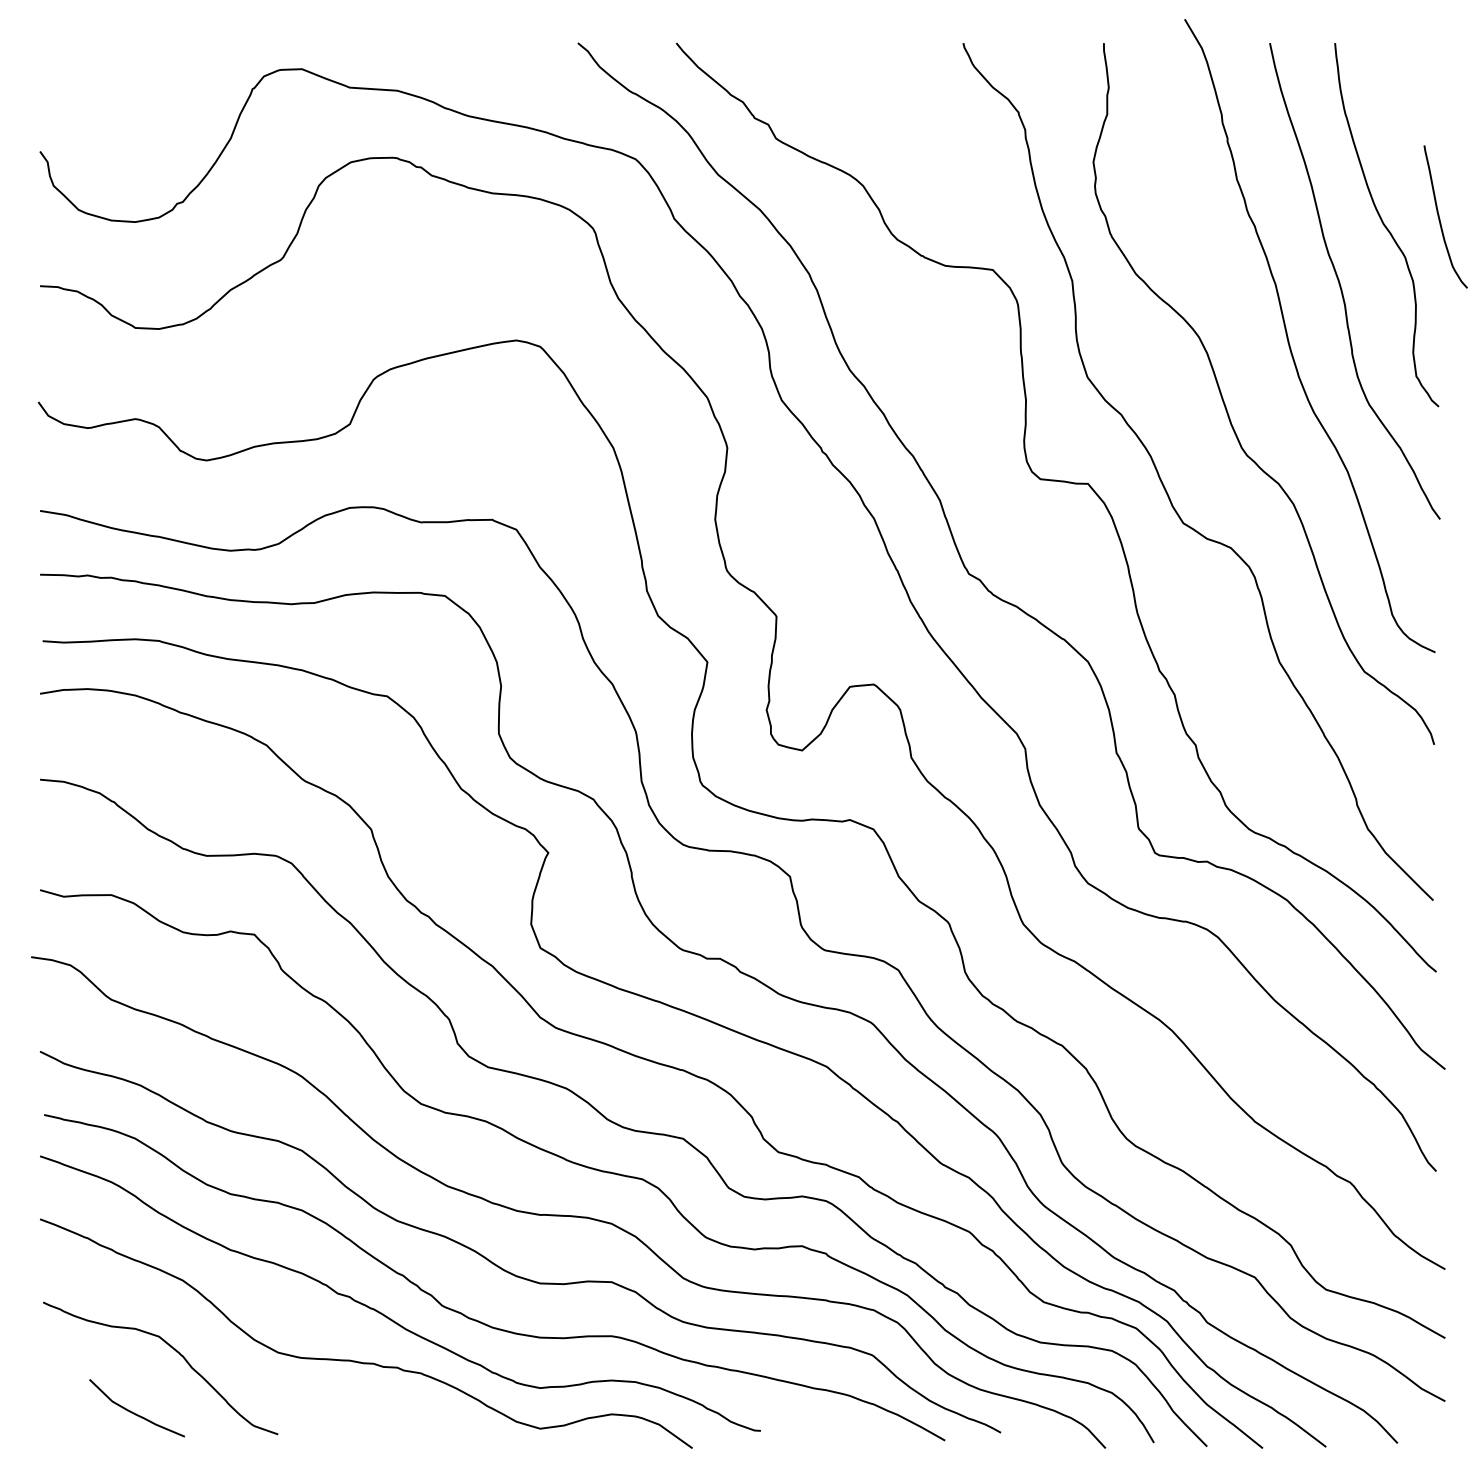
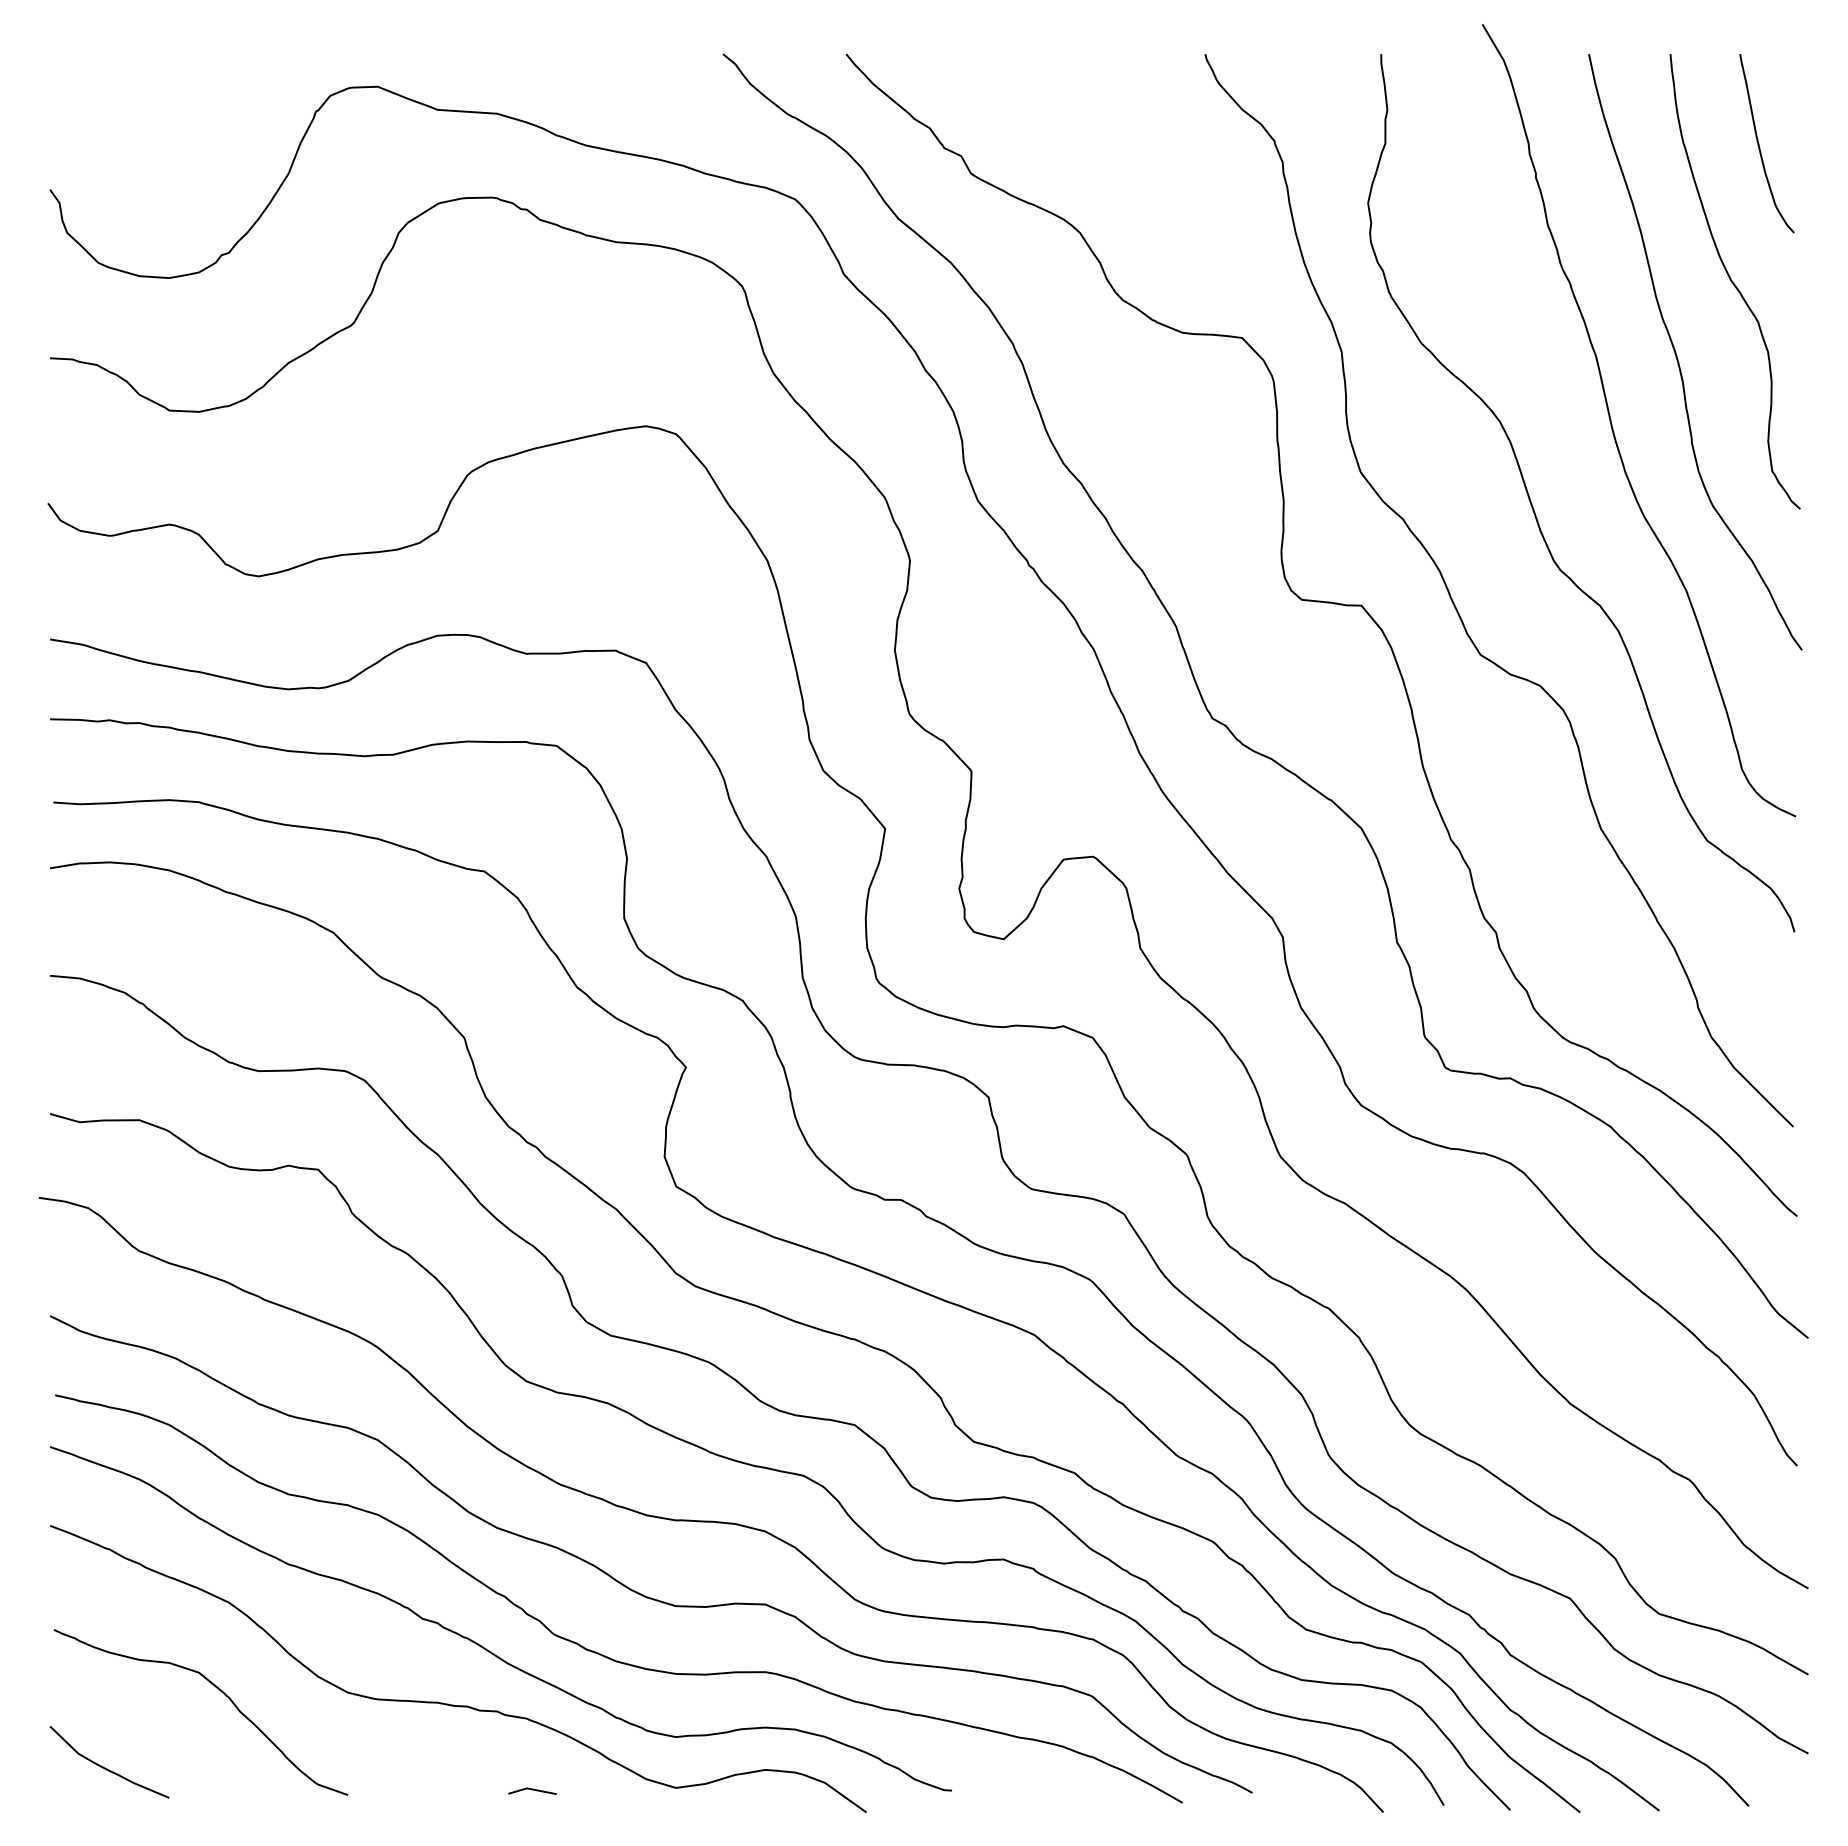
curve: (1439, 216) -> (1759, 143), moved
curve: (135, 1413) -> (107, 1768), moved
line: (425, 1430) -> (532, 1790), added

